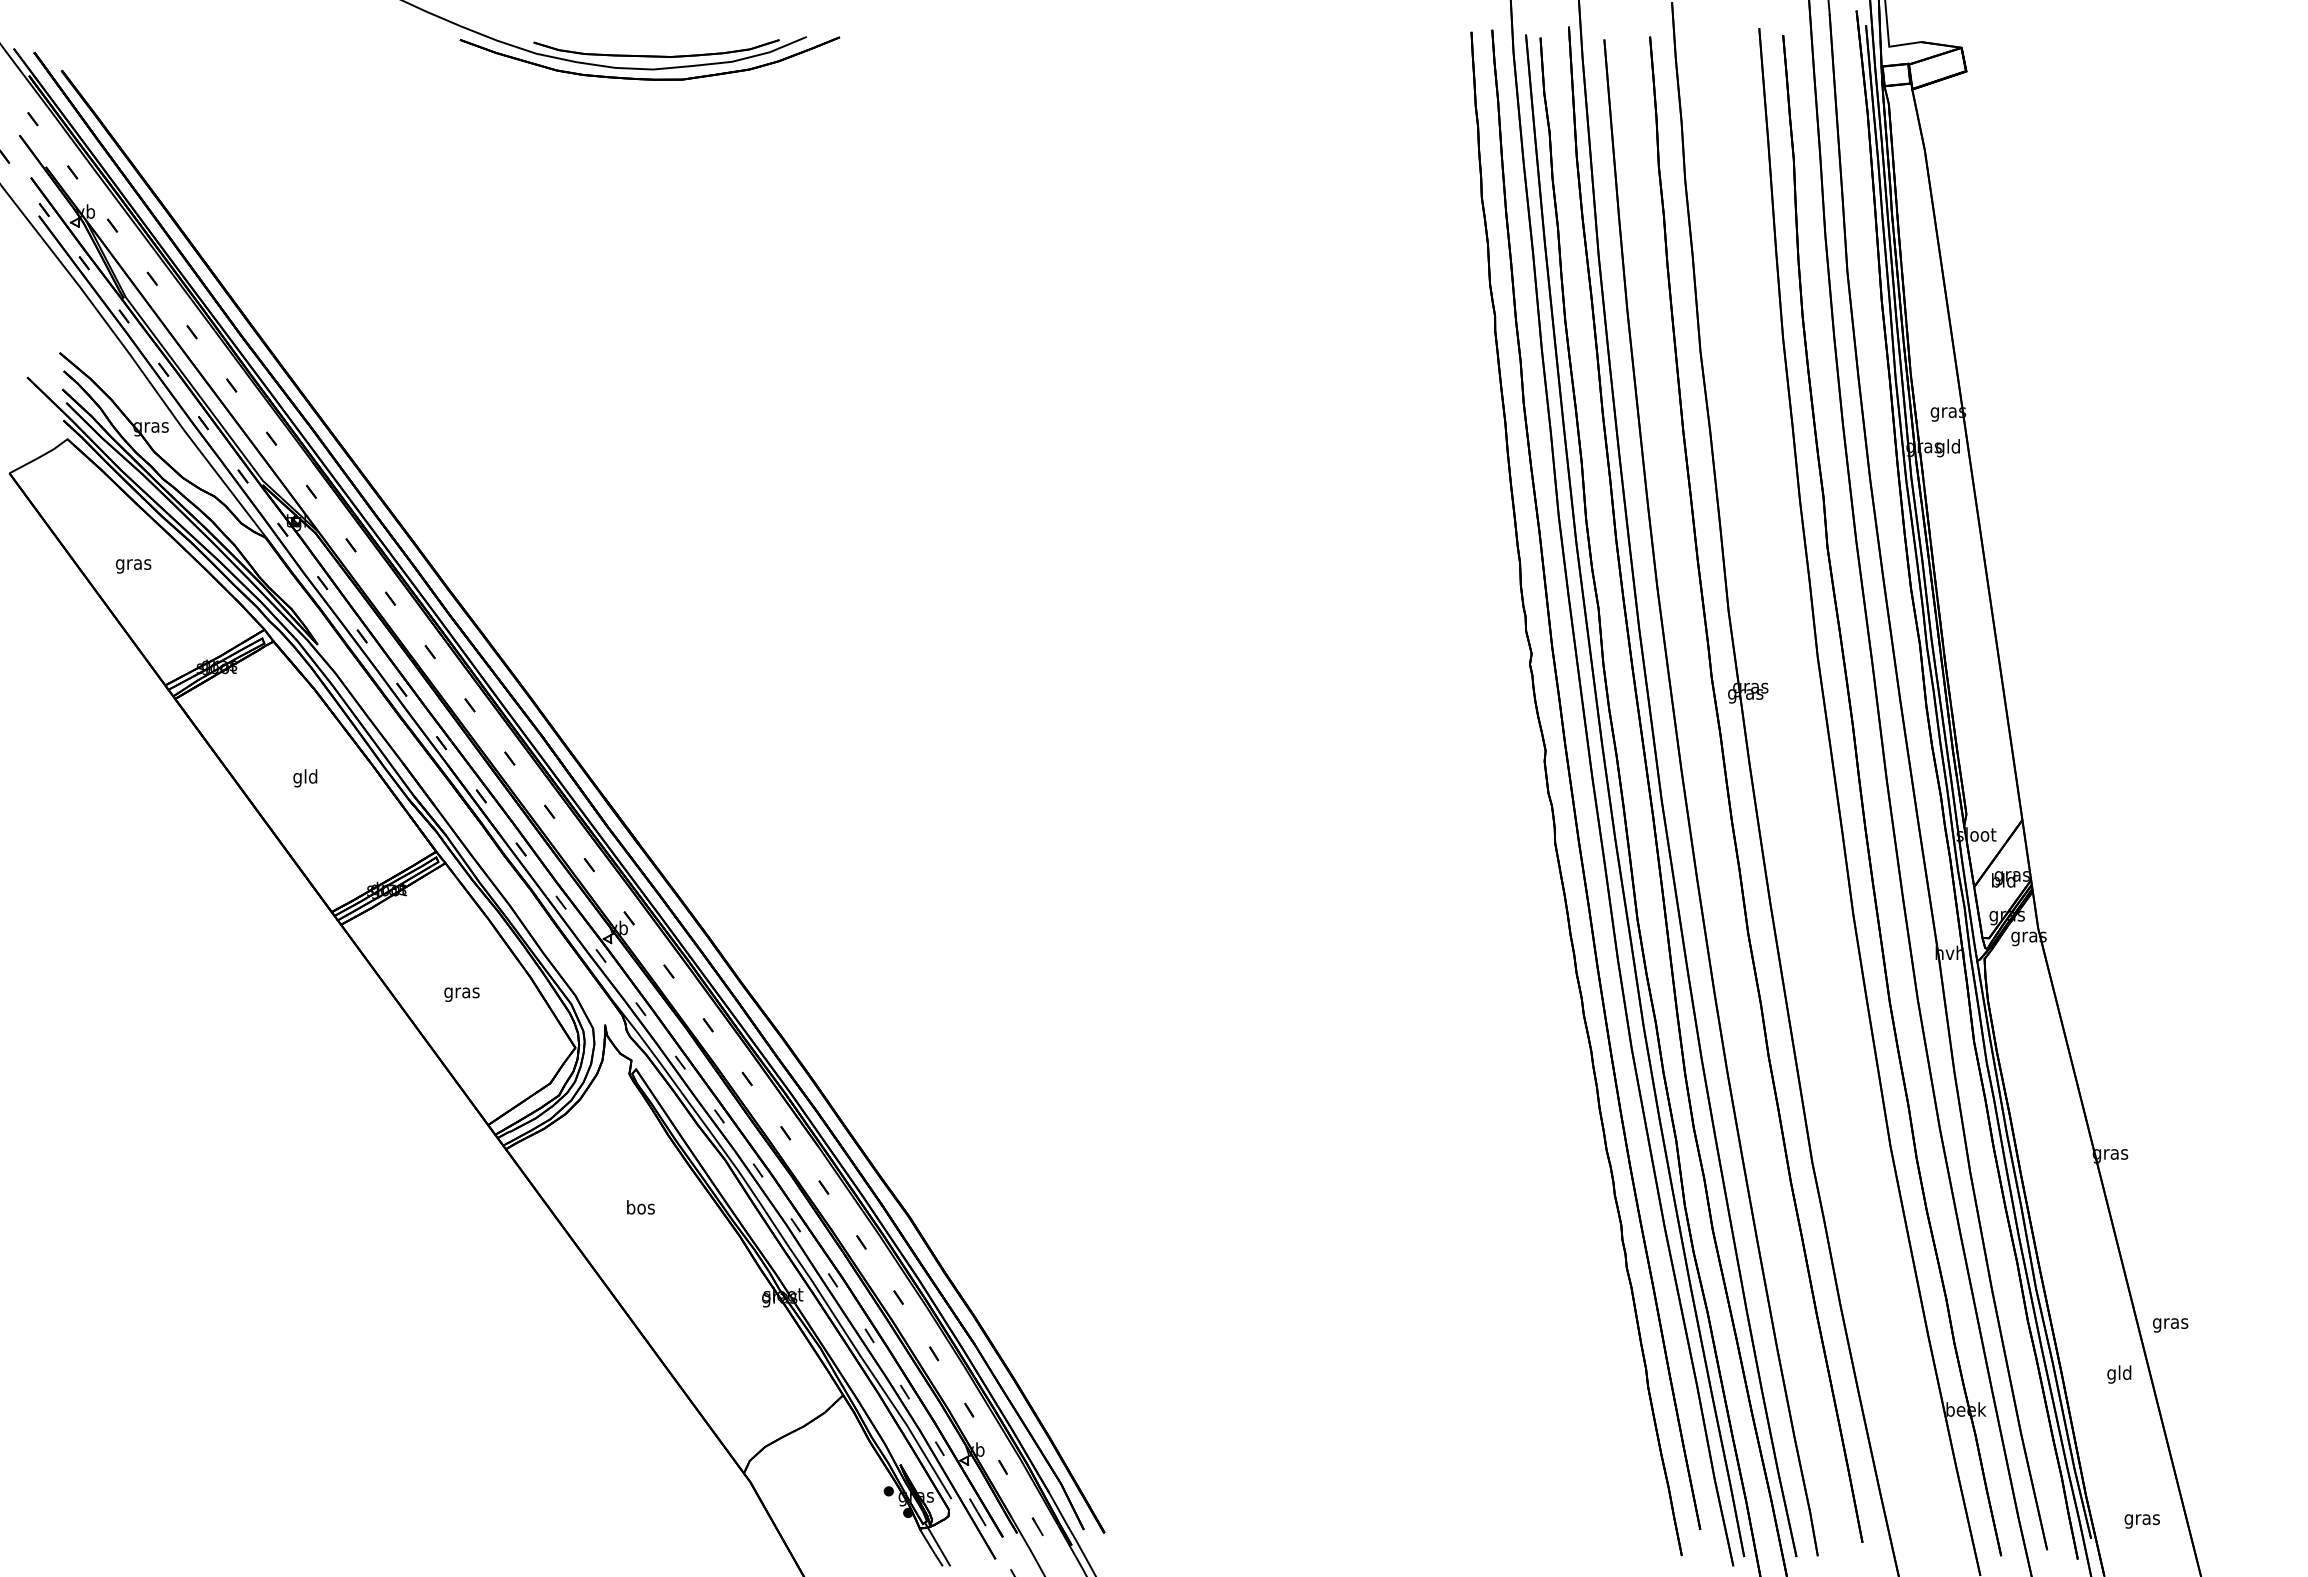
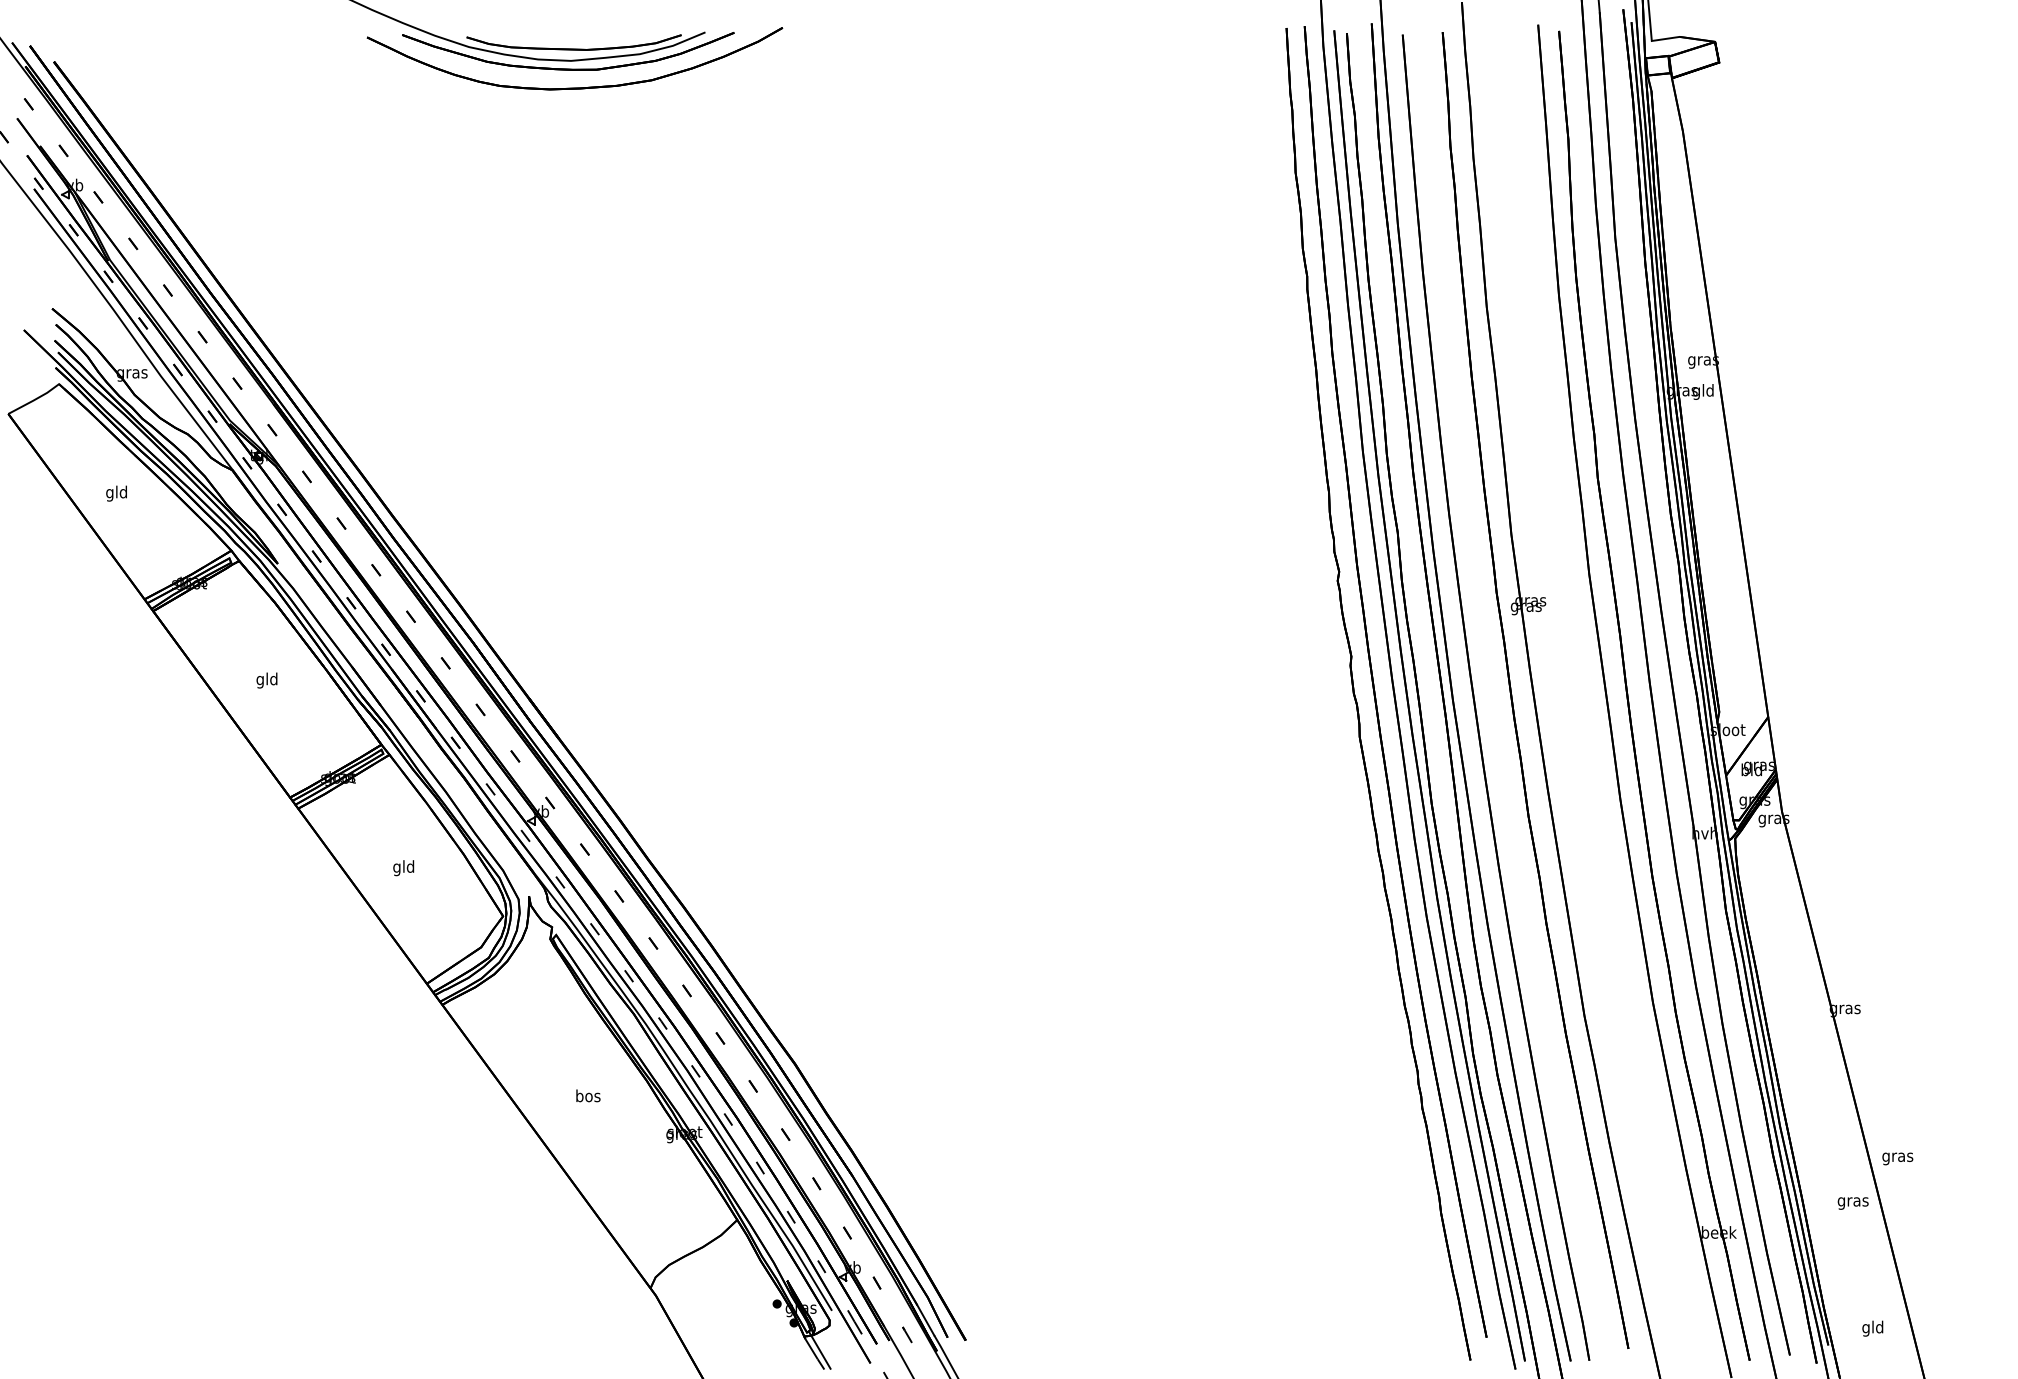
part: (657, 100) -> (574, 87), added
text: (133, 564) -> (116, 493), gras -> gld
text: (461, 992) -> (403, 867), gras -> gld
text: (640, 1207) -> (588, 1096), moved
text: (2119, 1374) -> (1853, 1201), gld -> gras
text: (2141, 1519) -> (1872, 1328), gras -> gld

